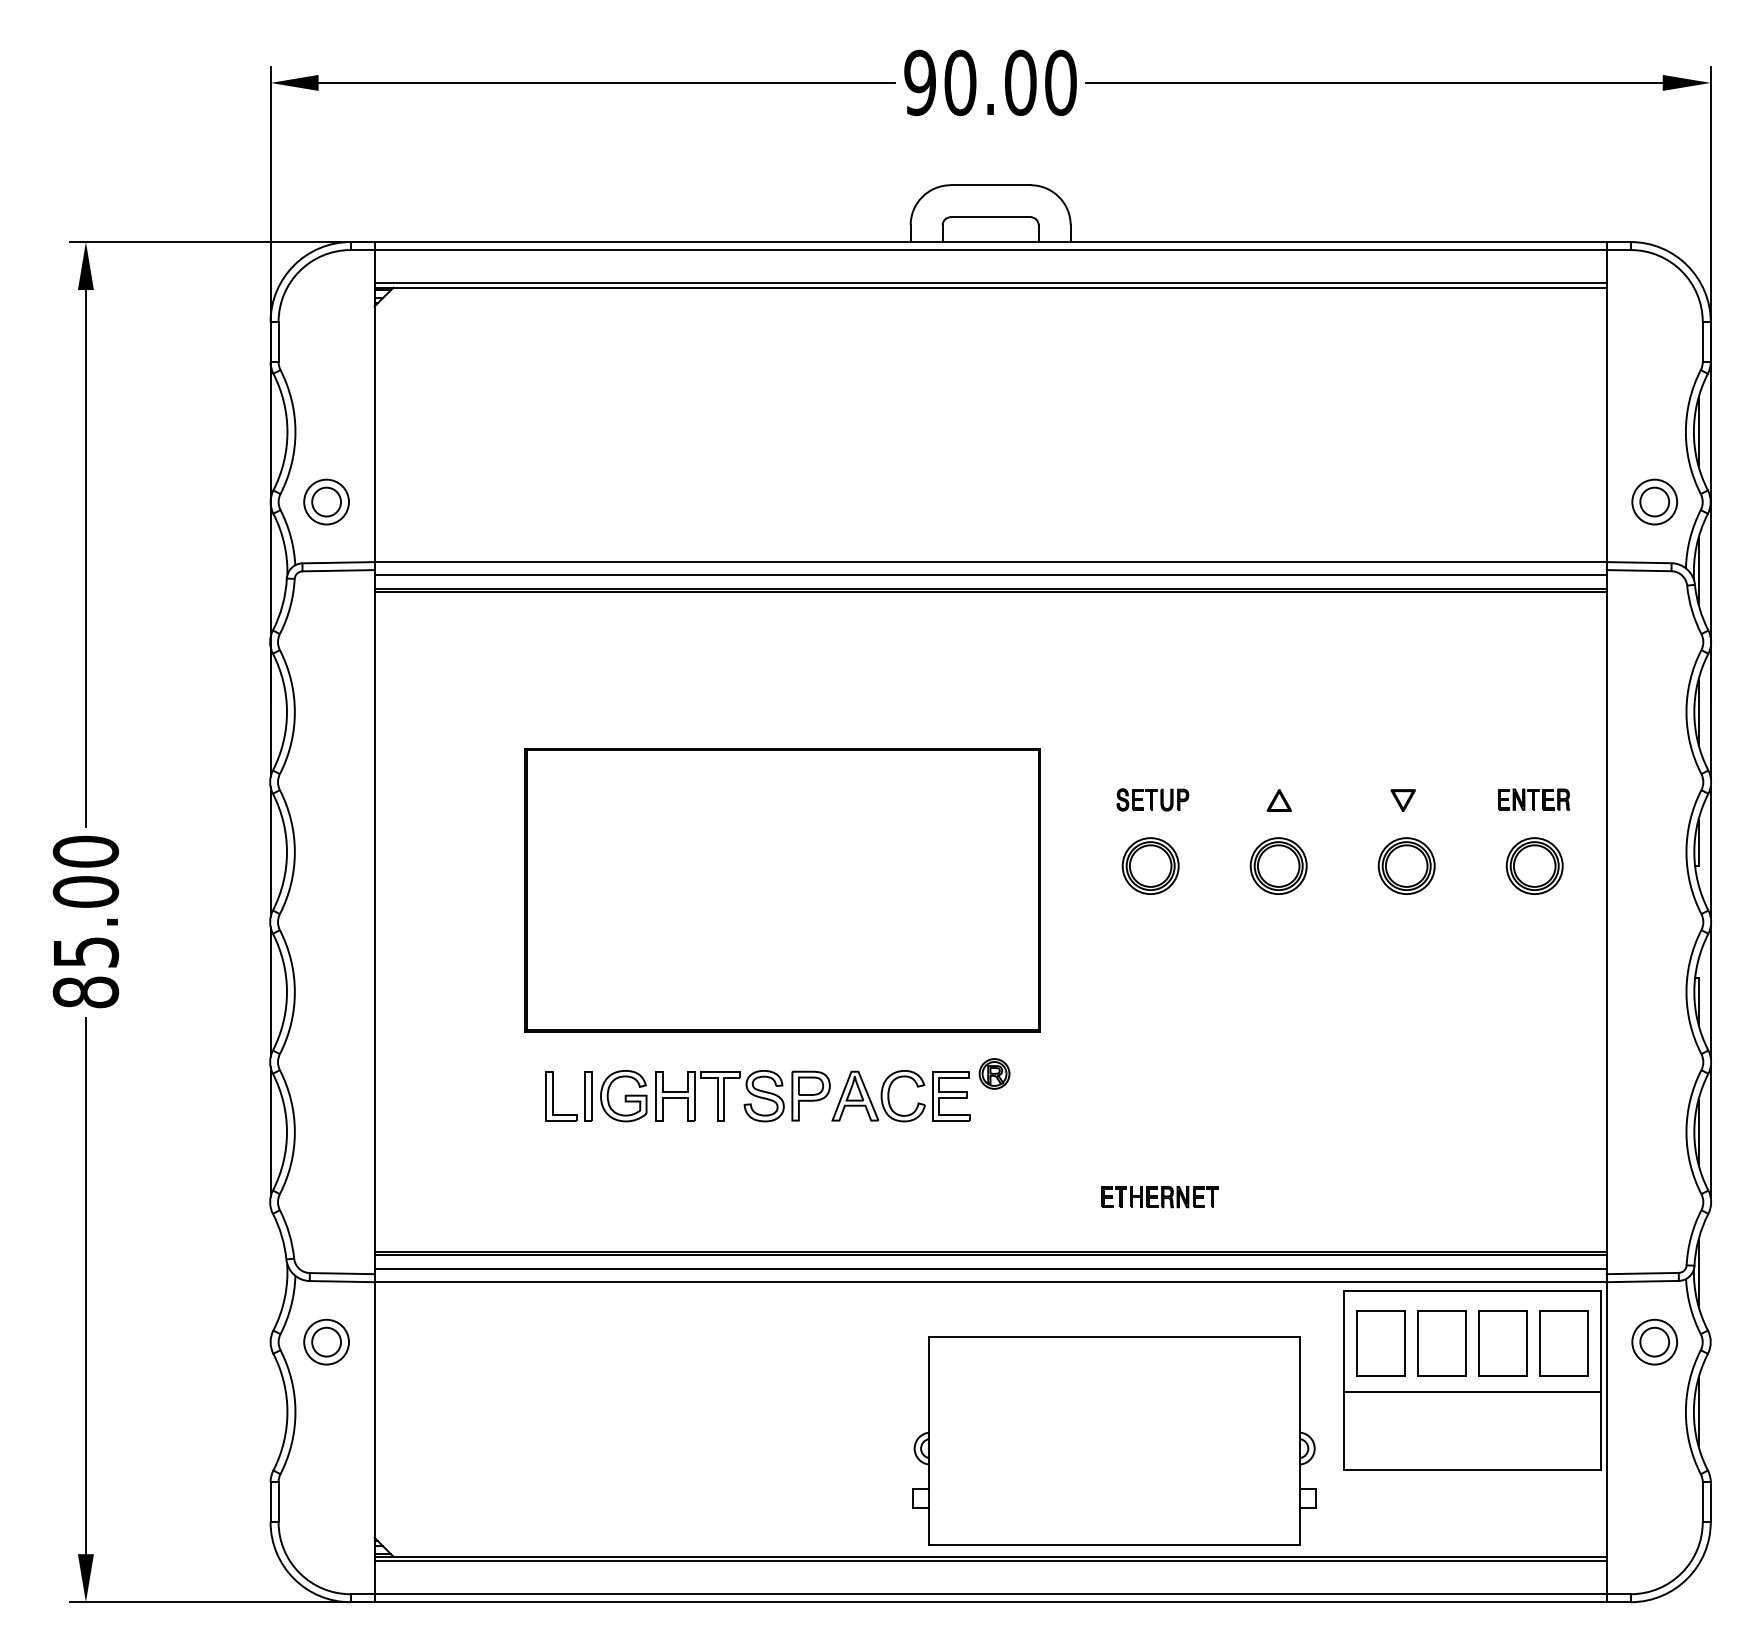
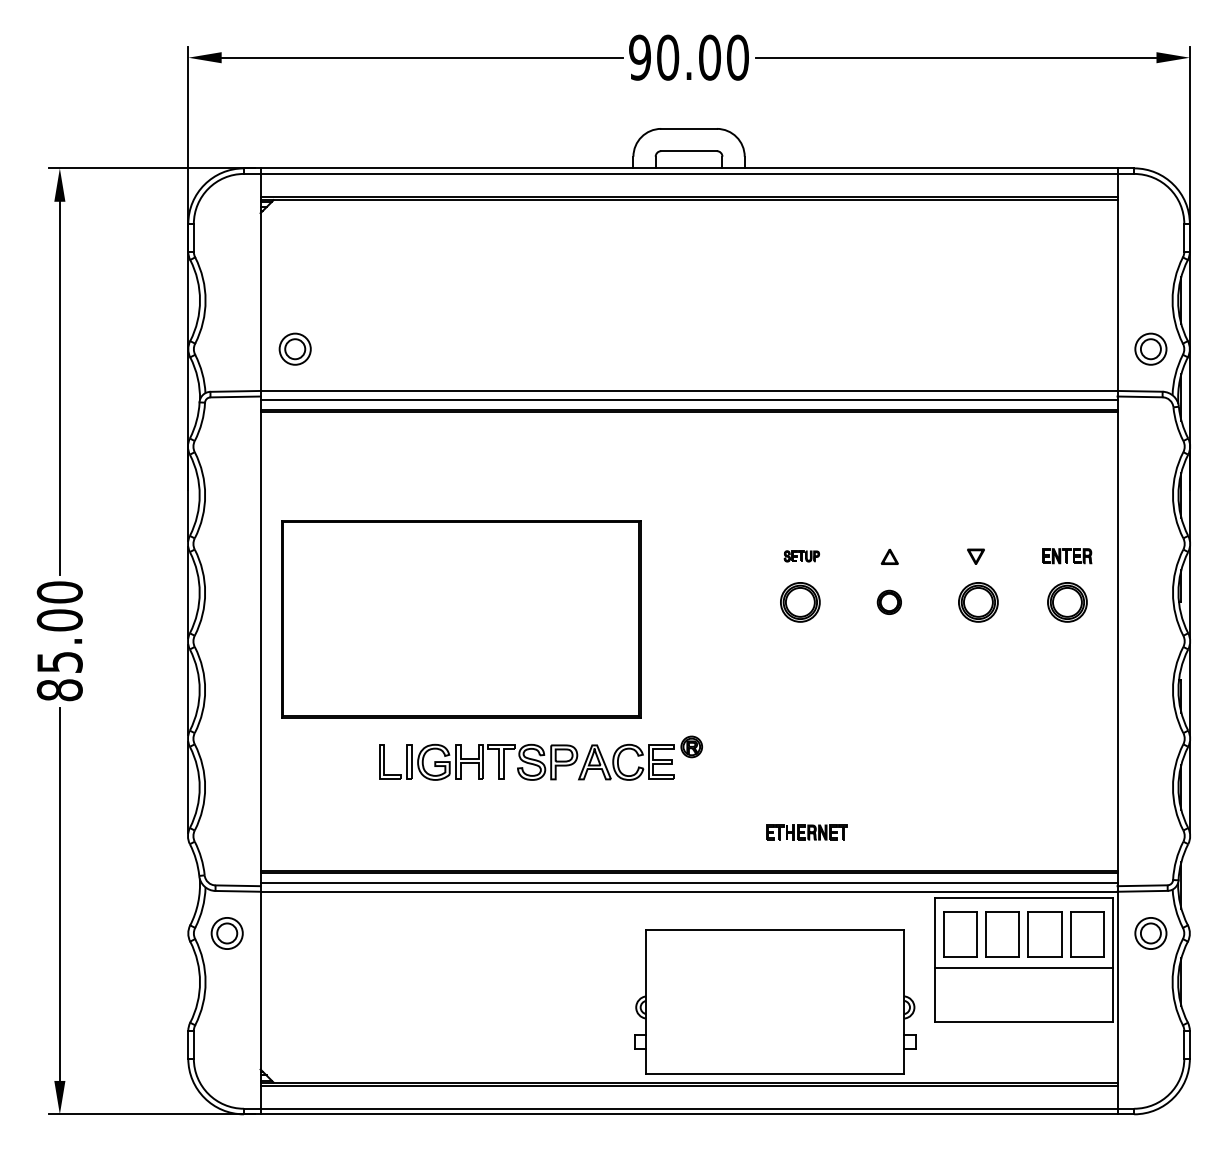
part: (325, 501) -> (294, 348), moved
part: (1152, 800) -> (801, 556), size x0.7
part: (1278, 866) -> (889, 602), size x0.6
part: (782, 890) -> (461, 619), moved

